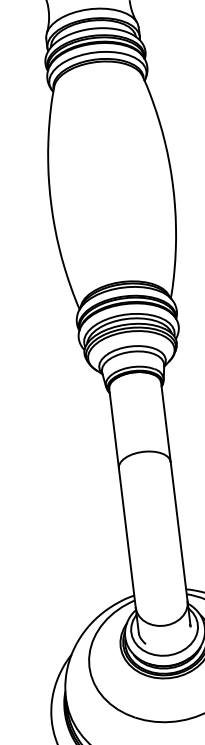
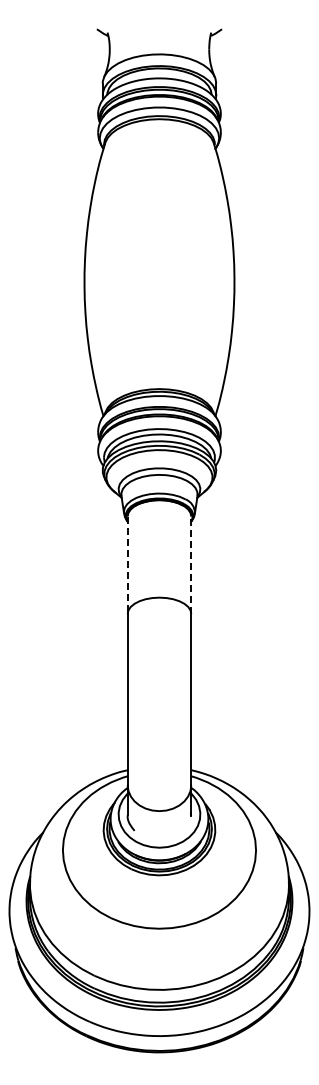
line: (166, 422) -> (191, 565), solid -> dashed
line: (113, 428) -> (127, 565), solid -> dashed

